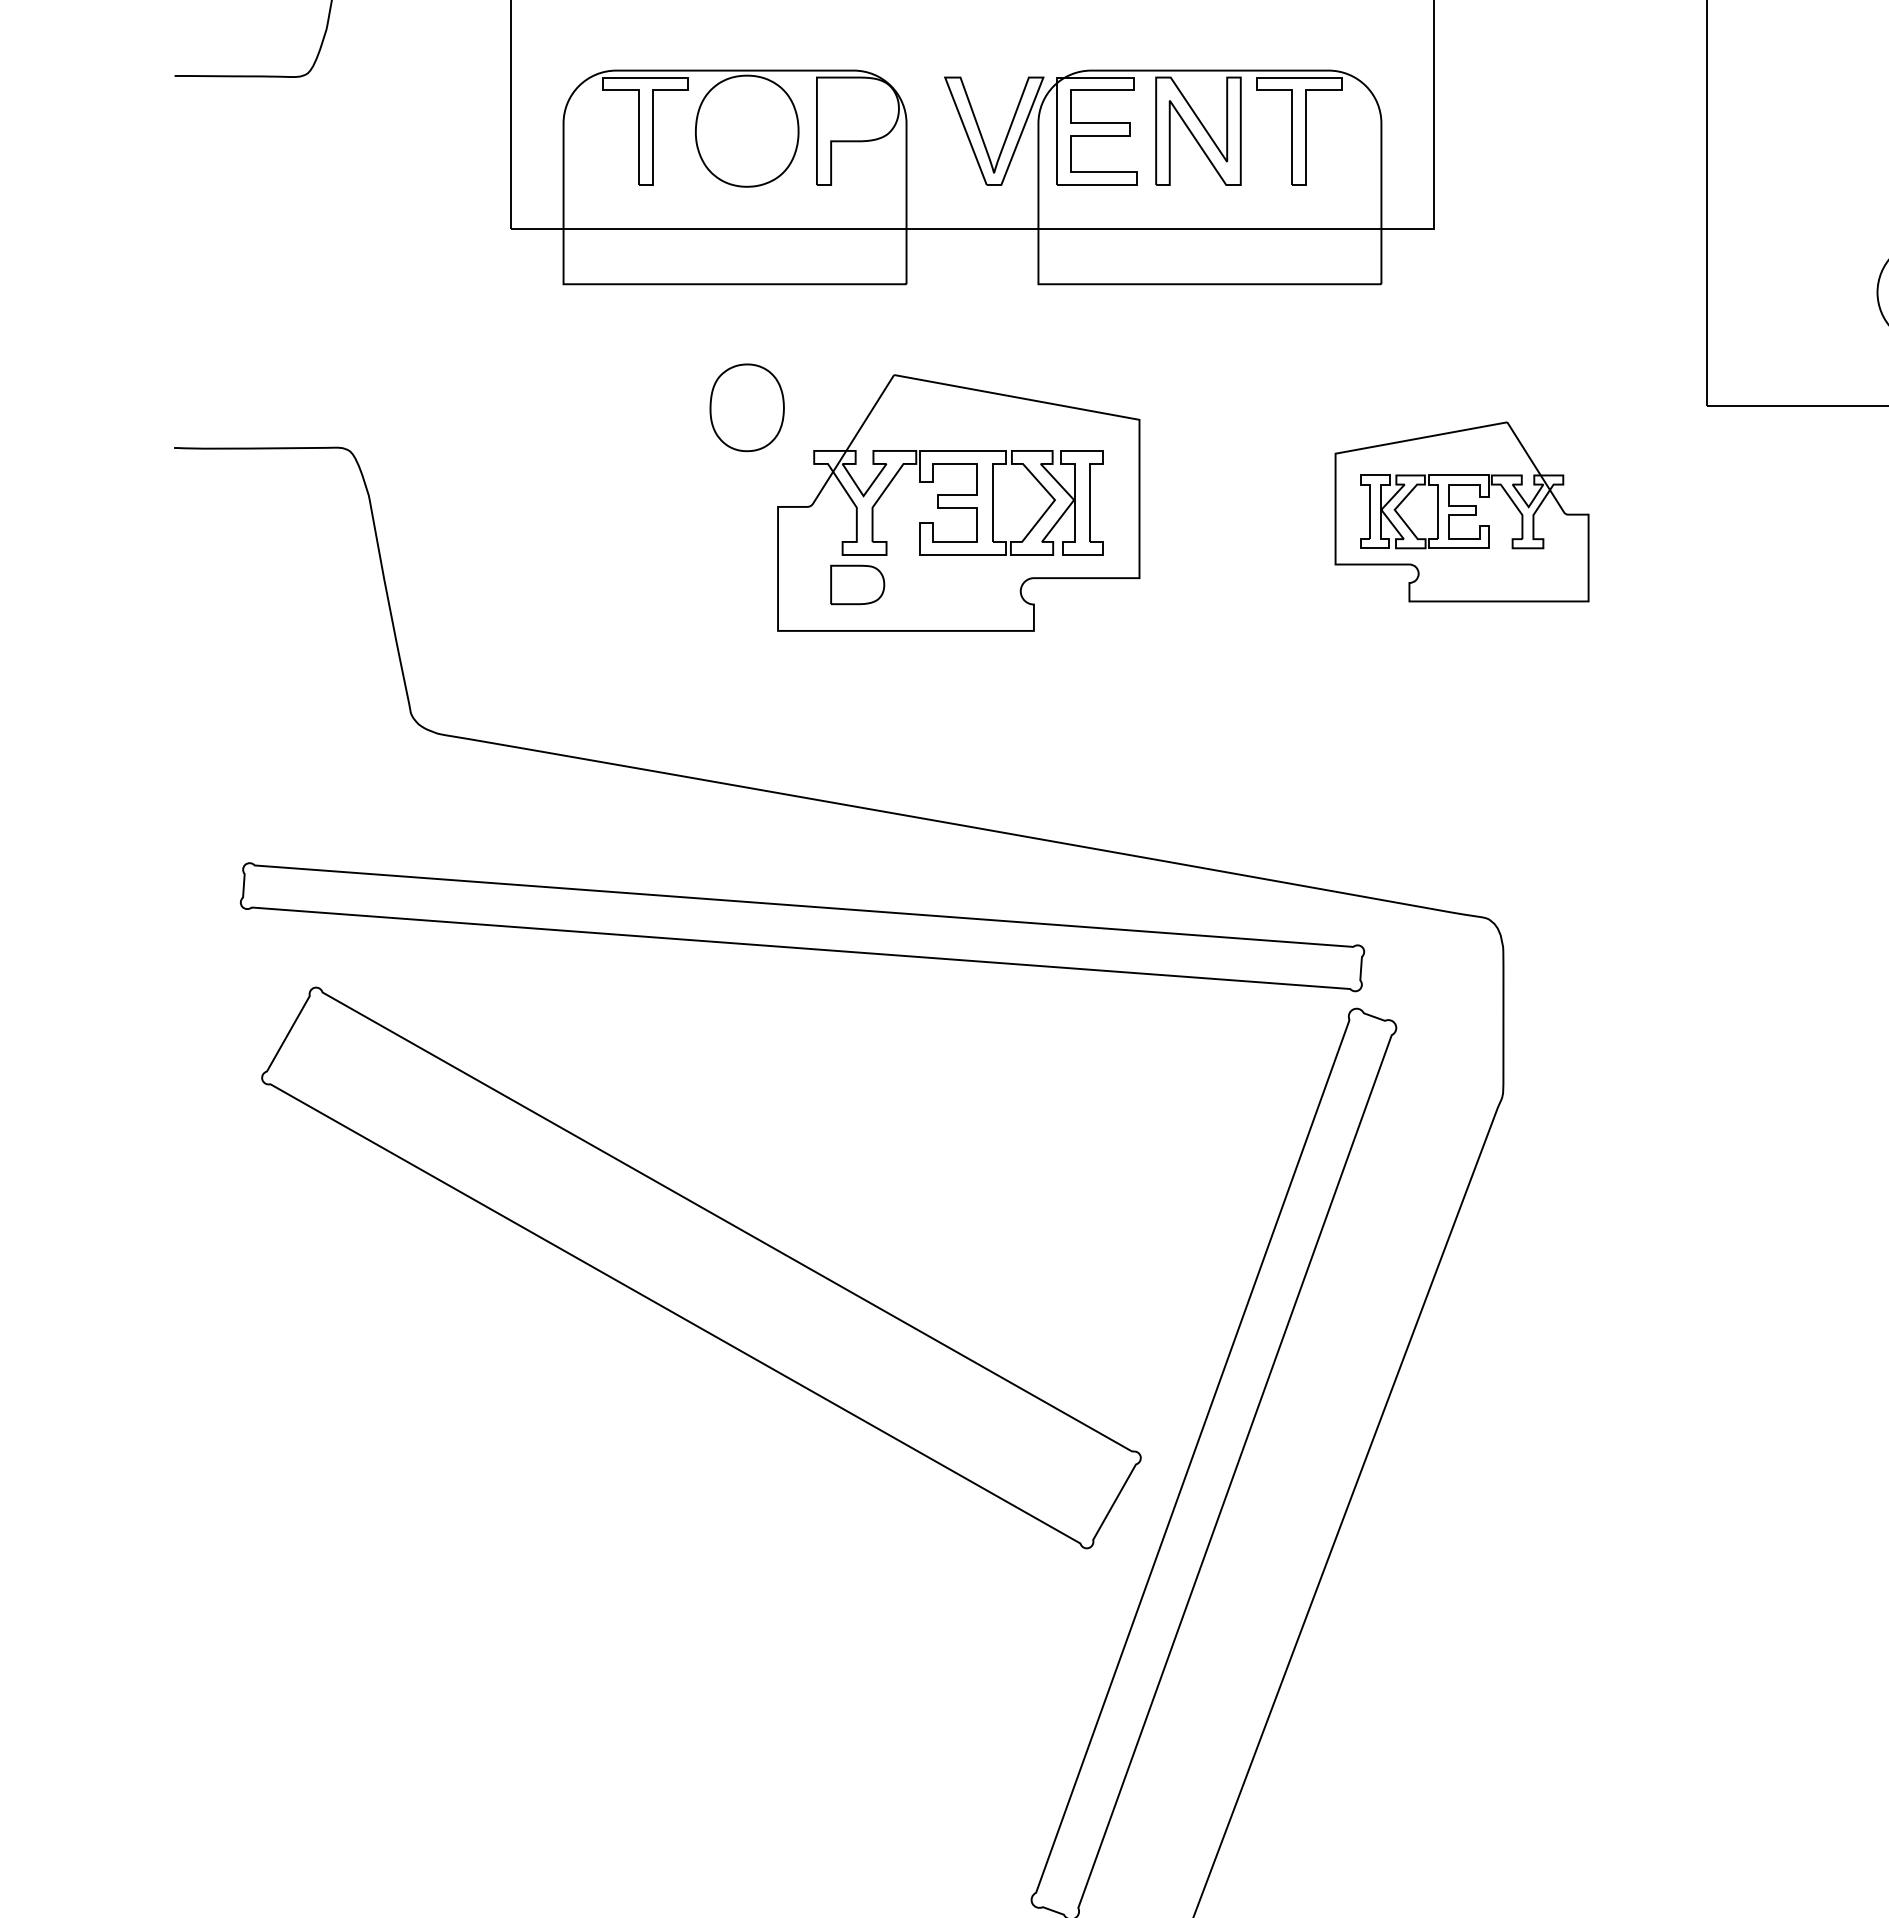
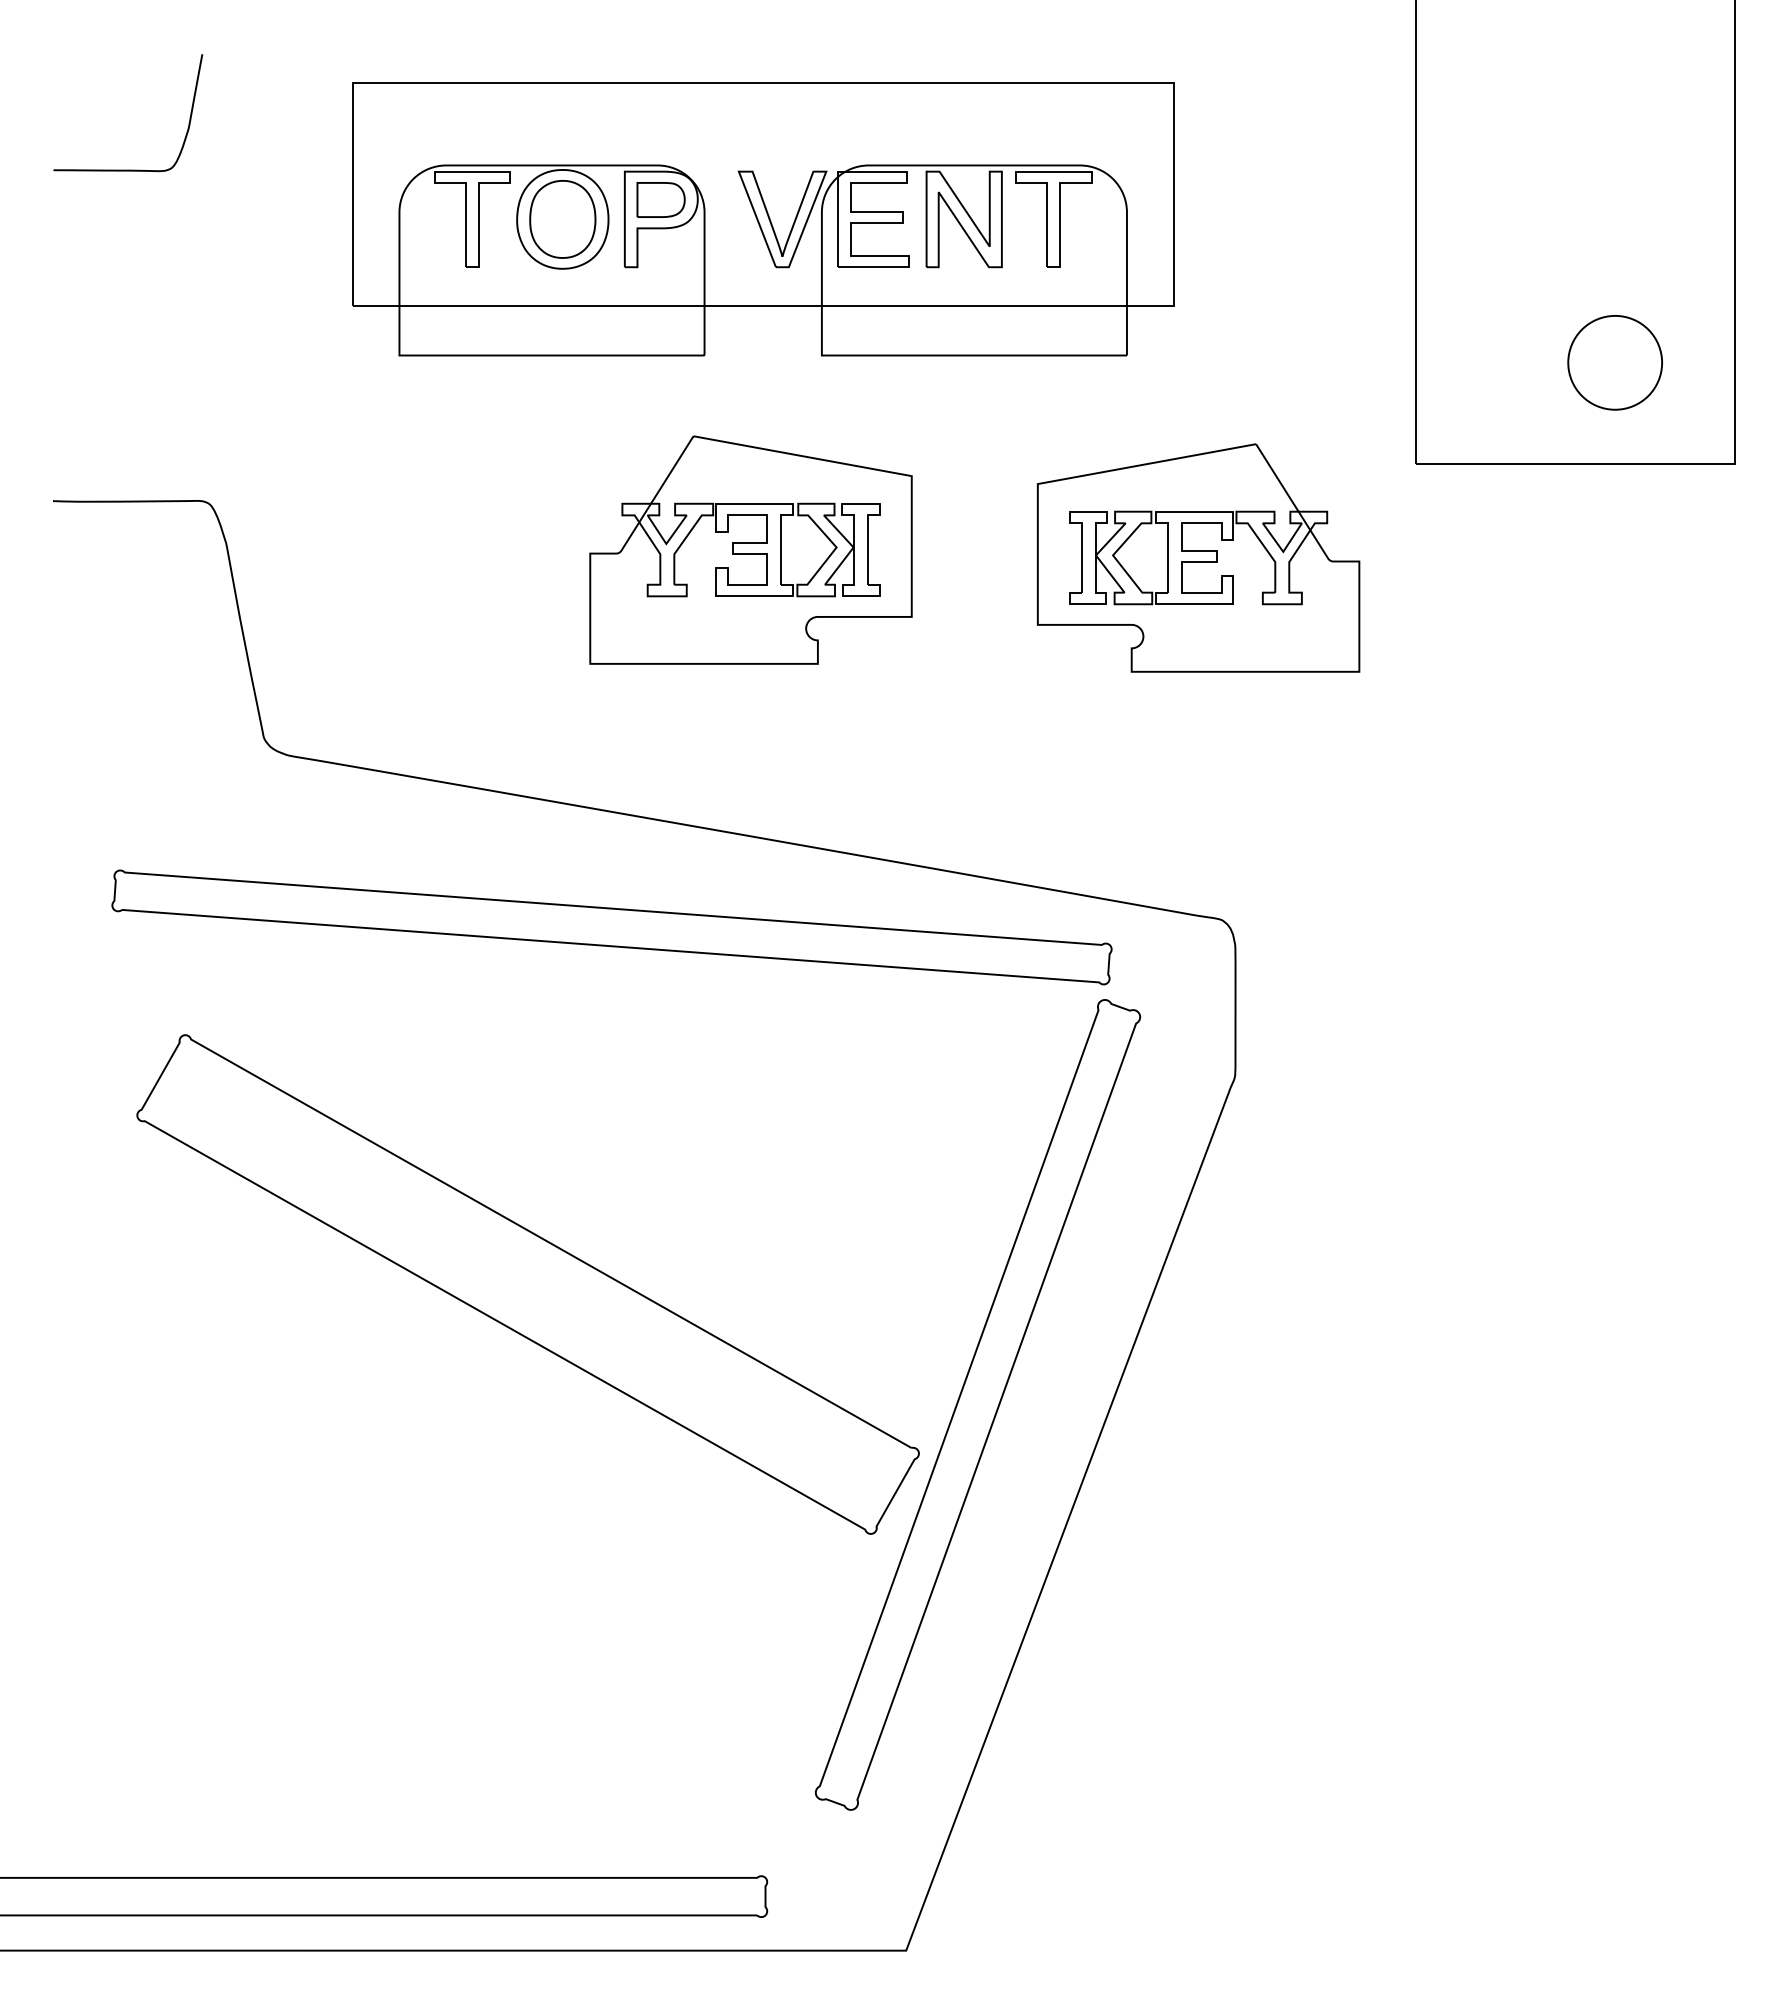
part: (746, 407) -> (562, 219), moved
part: (1461, 511) -> (1198, 557), size x1.43
part: (857, 584) -> (660, 199), moved
part: (700, 1267) -> (527, 1284), moved

